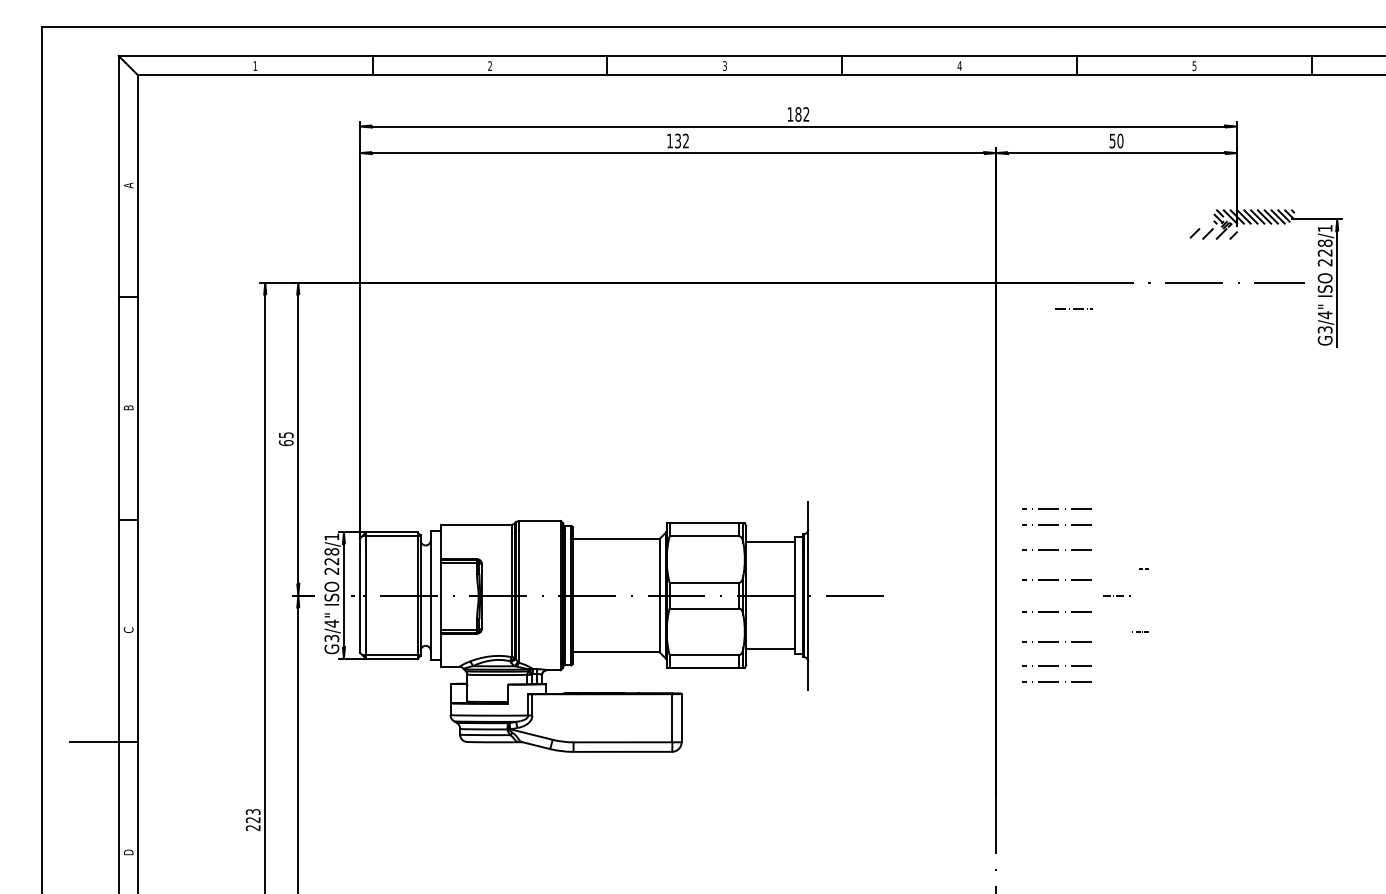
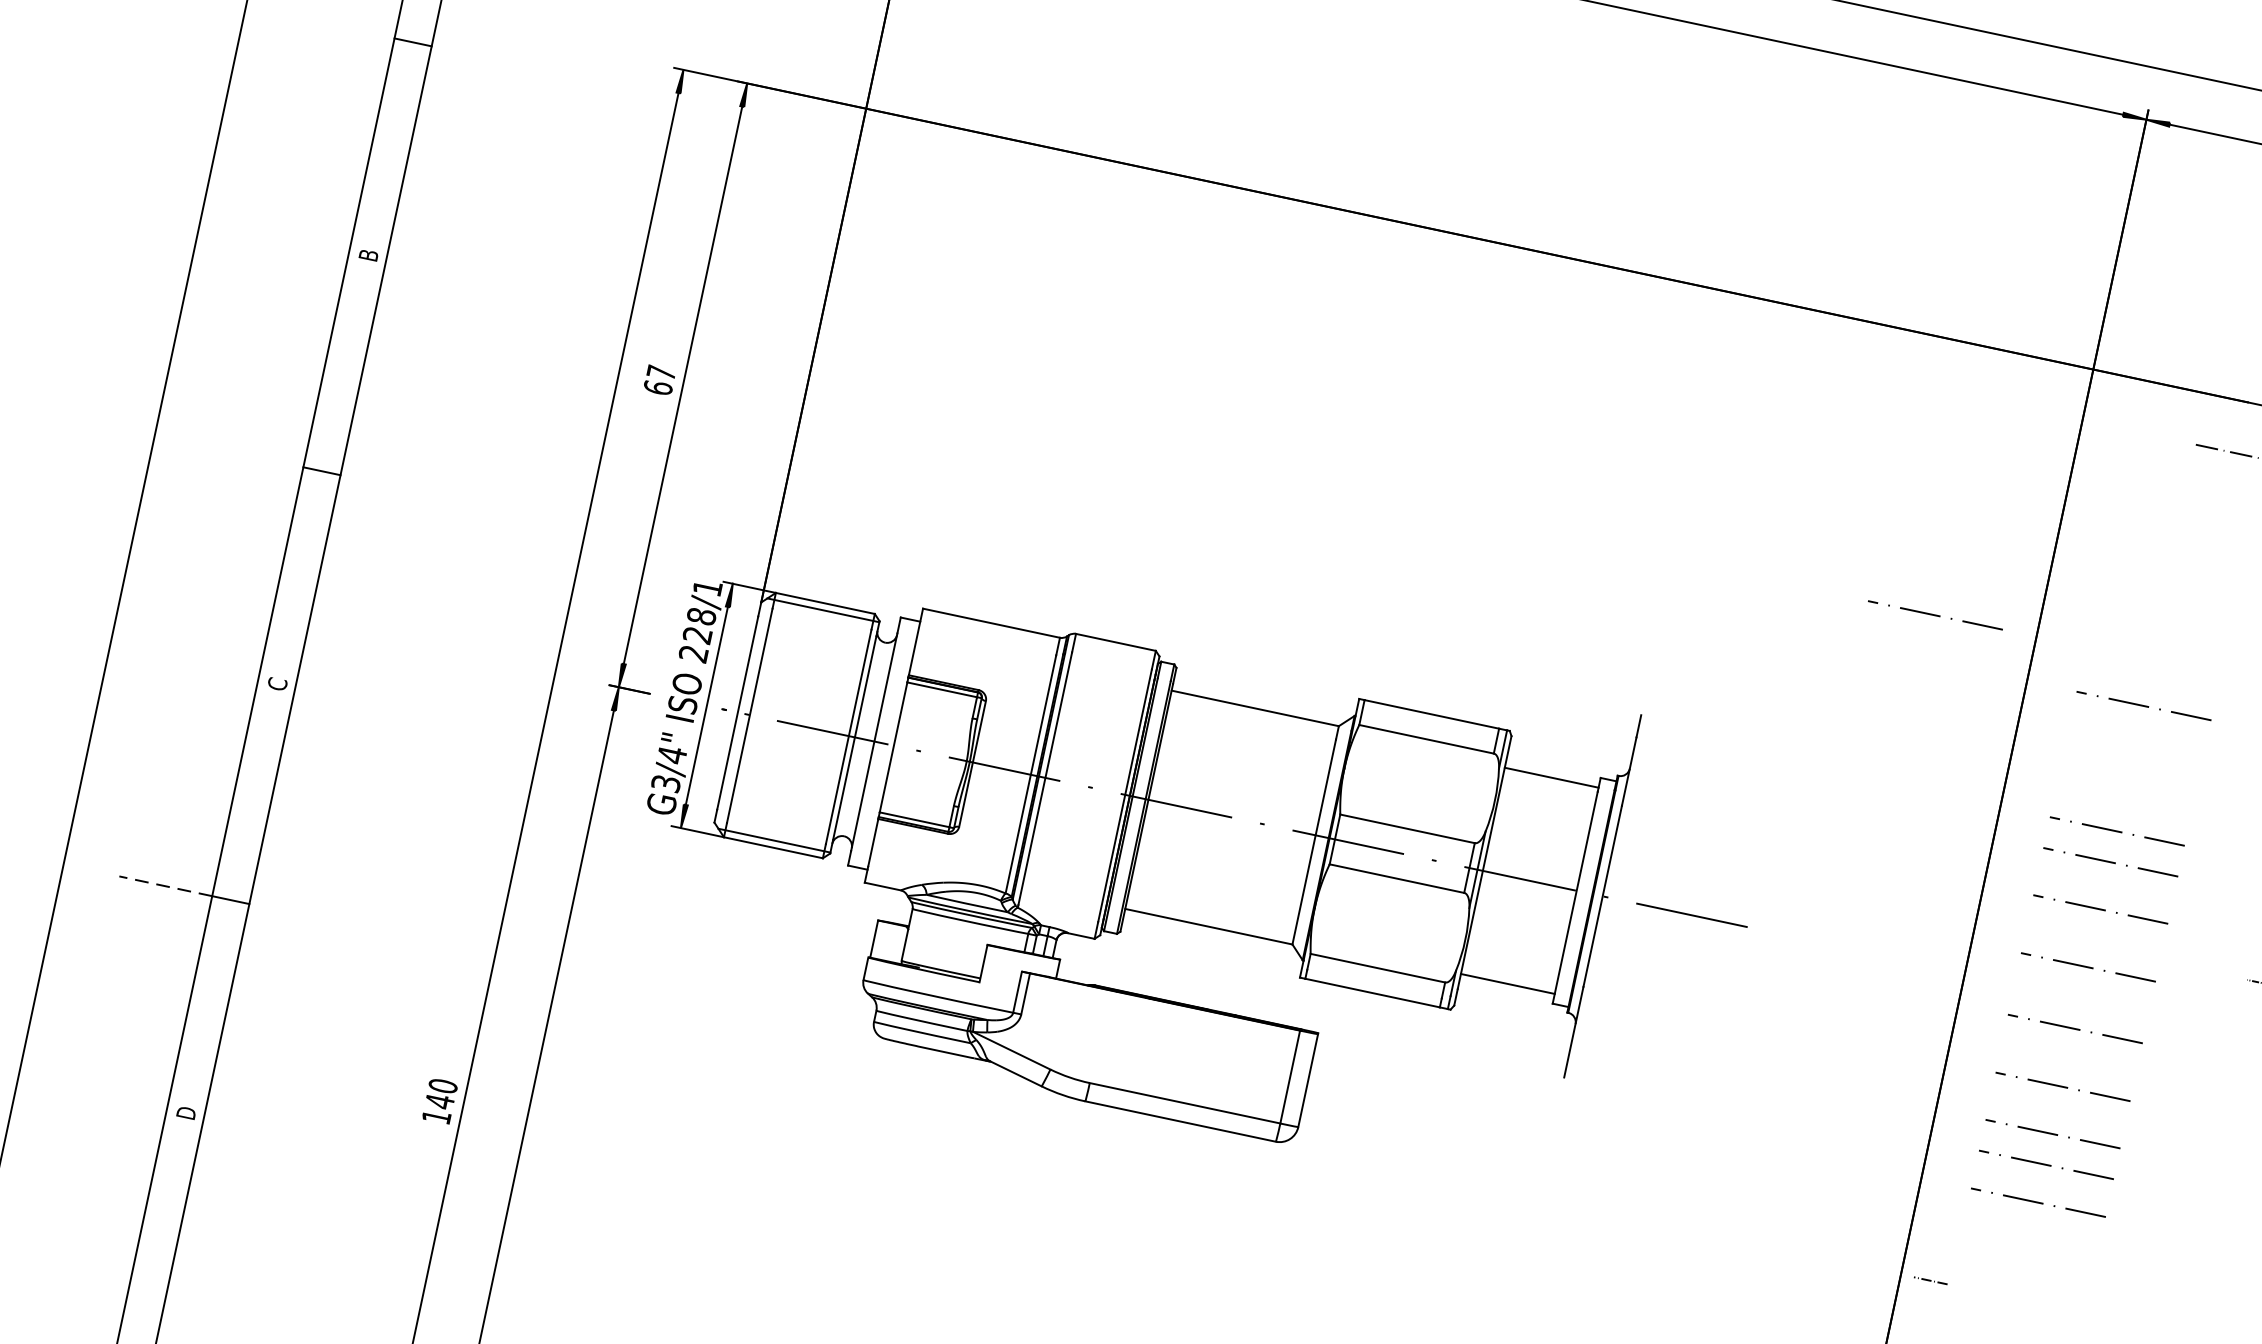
line: (943, 420) -> (1935, 613), added
text: (286, 435) -> (661, 373), 65 -> 67
line: (1056, 443) -> (2143, 704), added
line: (1116, 595) -> (2197, 1022), removed
line: (1140, 631) -> (1930, 1280), moved
line: (1056, 701) -> (2037, 1202), added
line: (94, 742) -> (165, 886), solid -> dashed
text: (252, 820) -> (438, 1102), 223 -> 140

